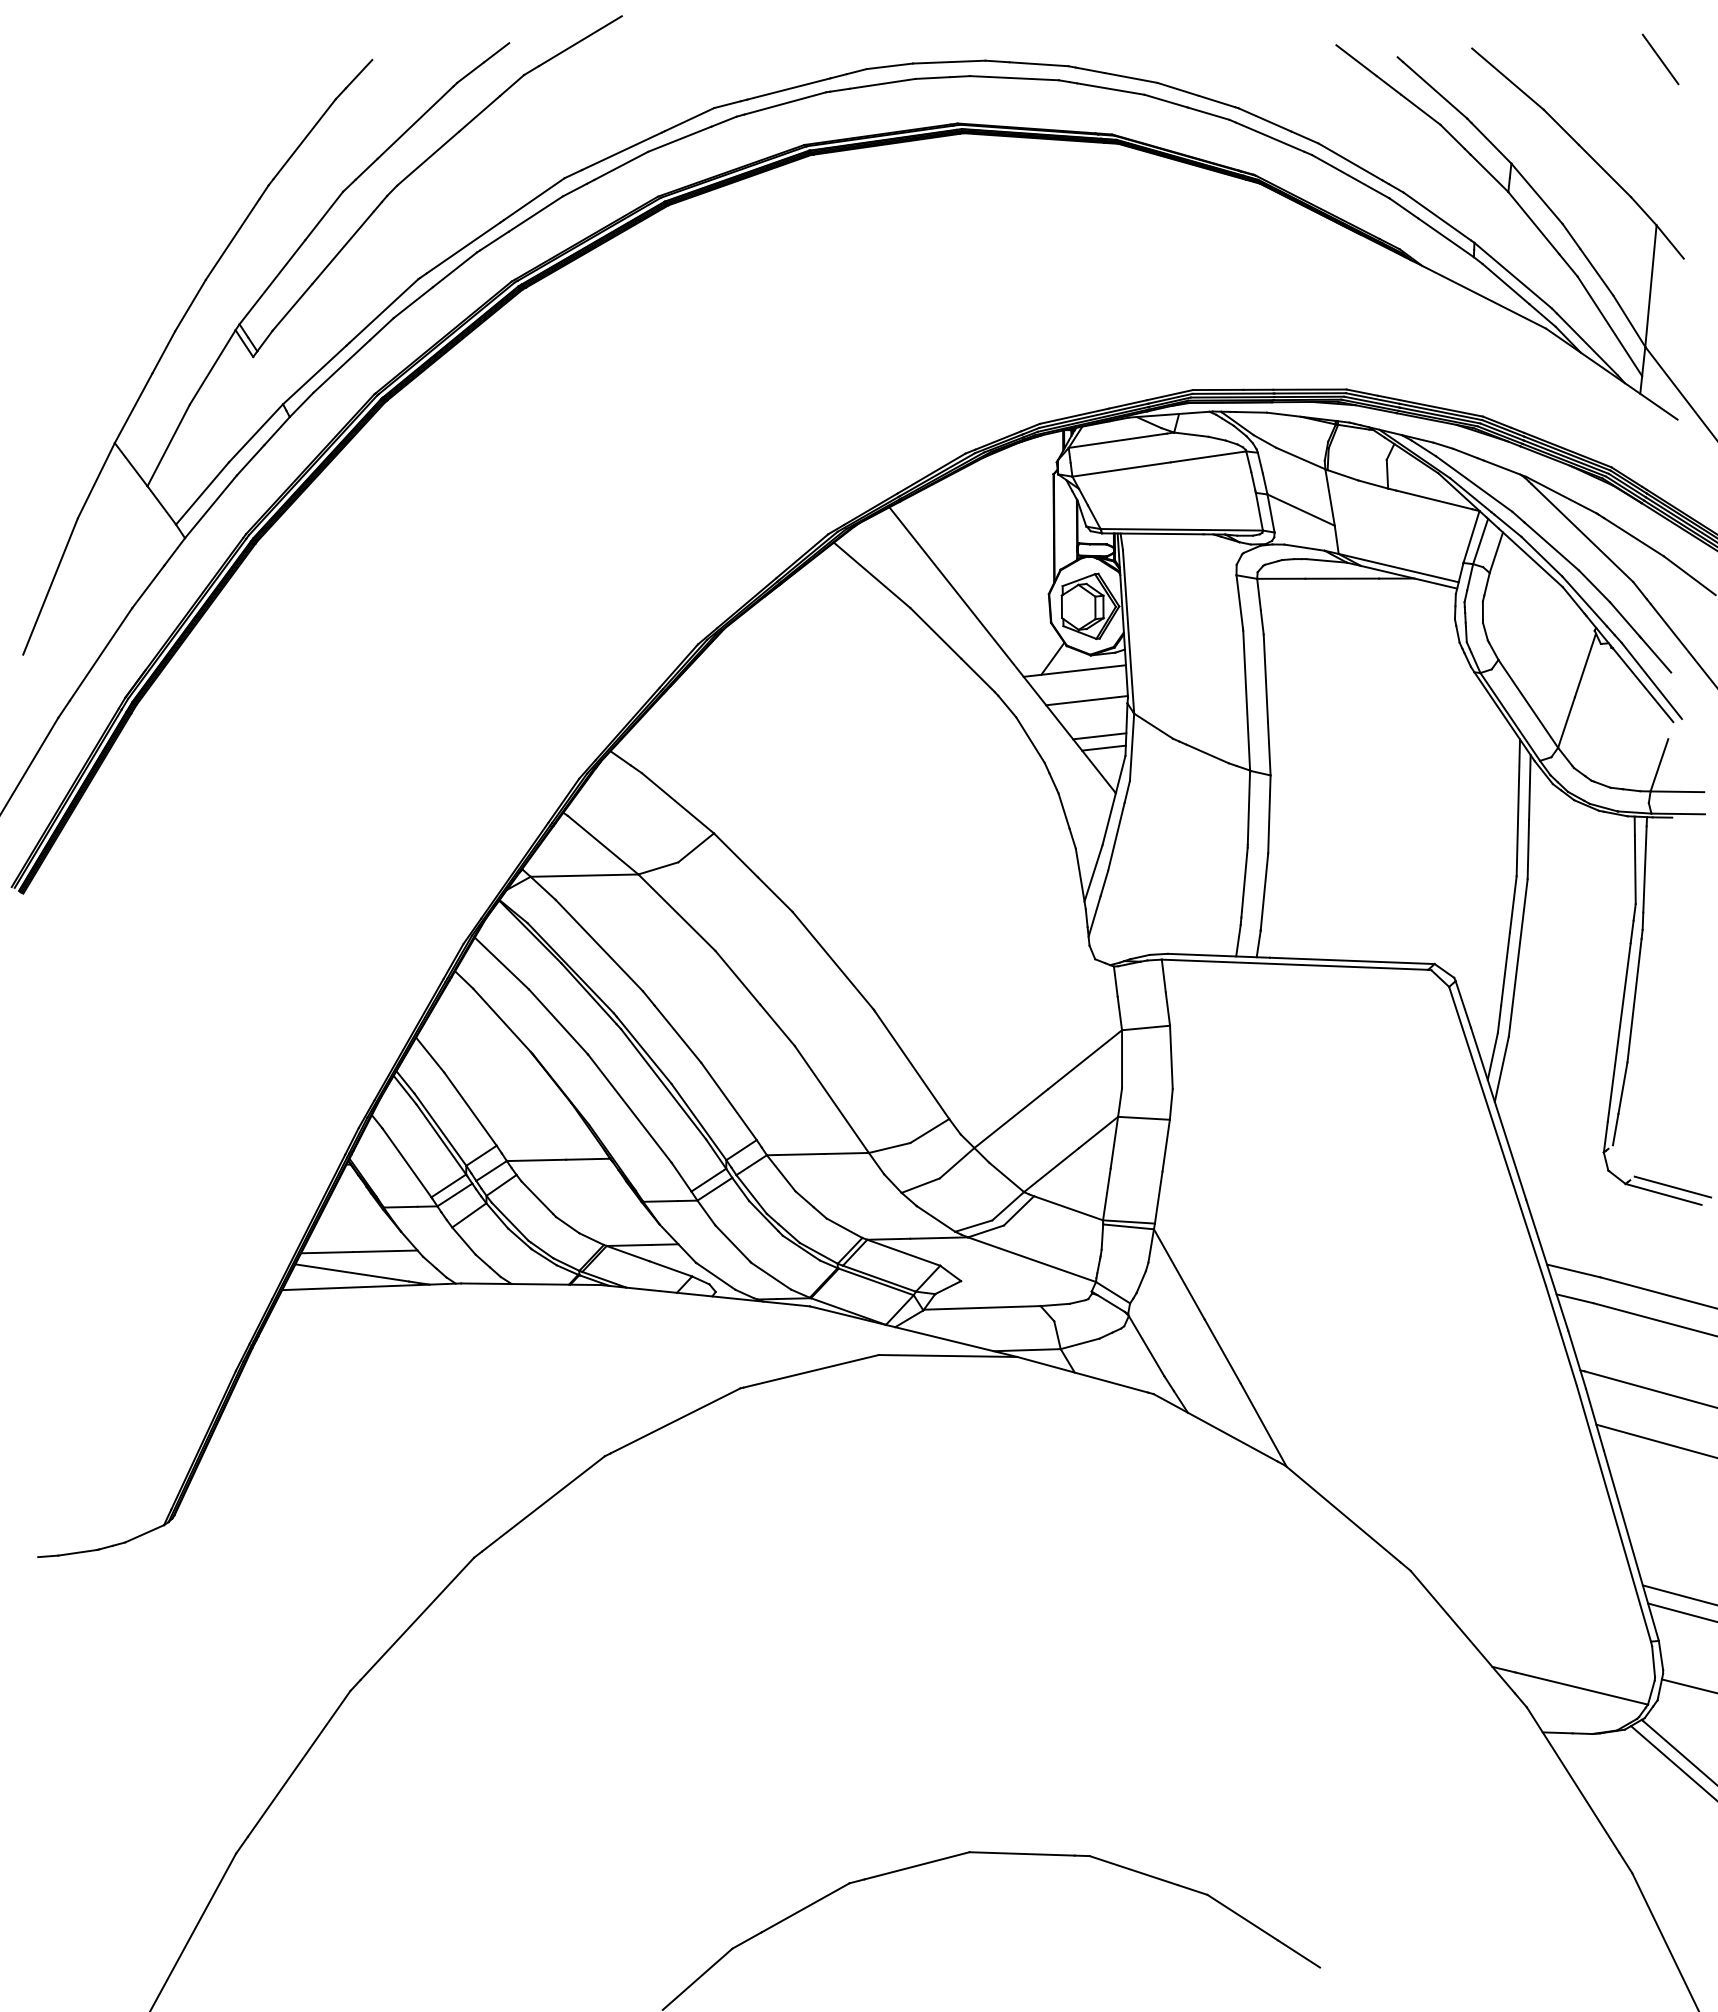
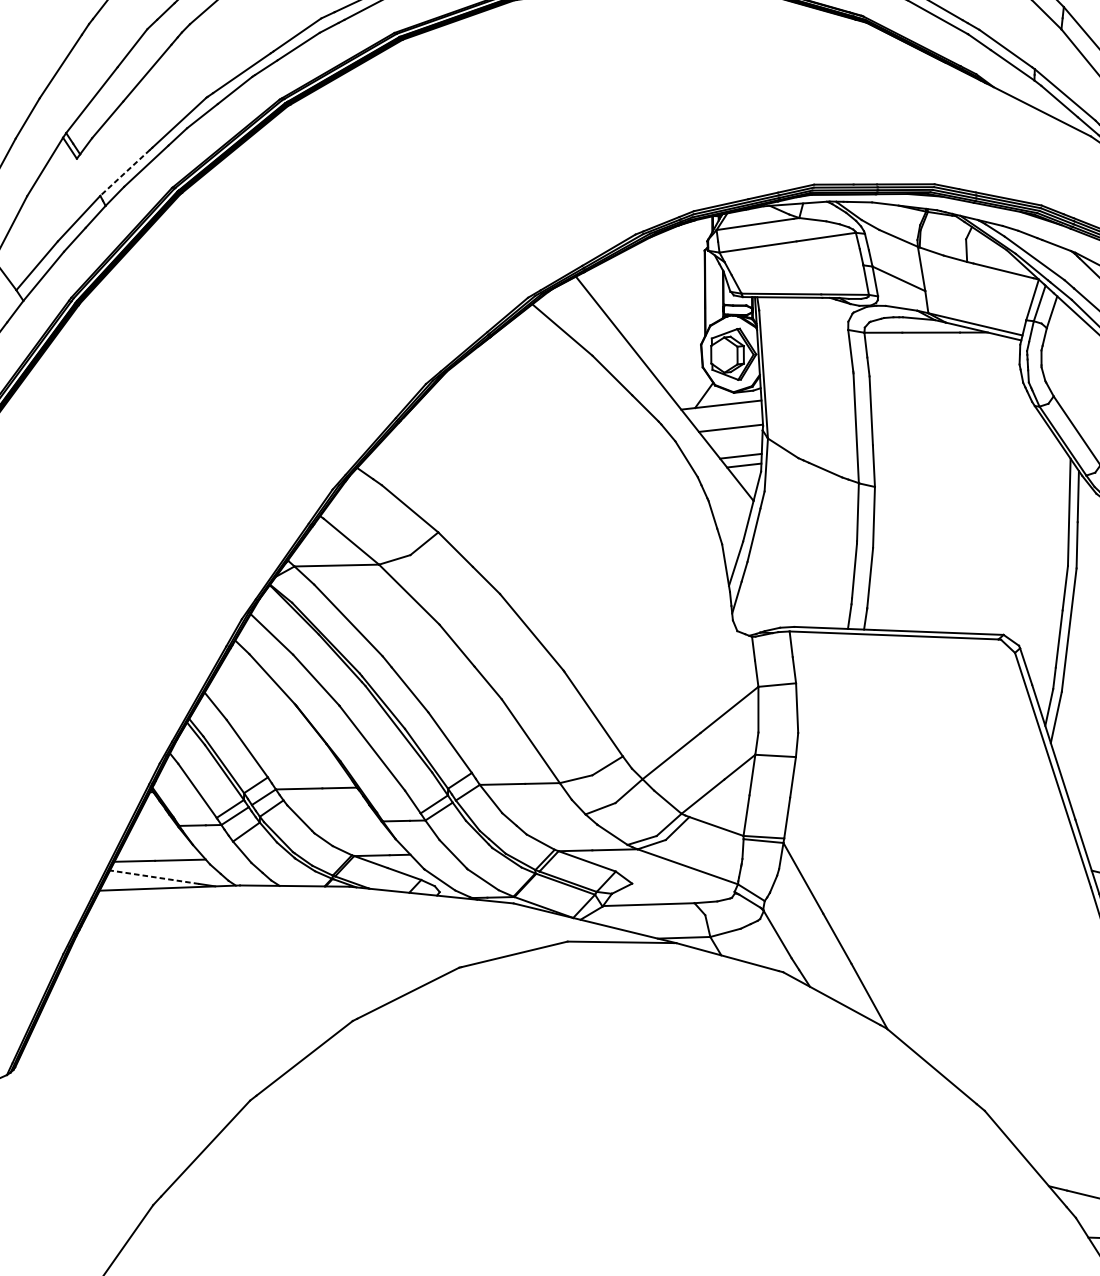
line: (314, 375) -> (124, 173), solid -> dashed
line: (351, 1272) -> (154, 876), solid -> dashed

